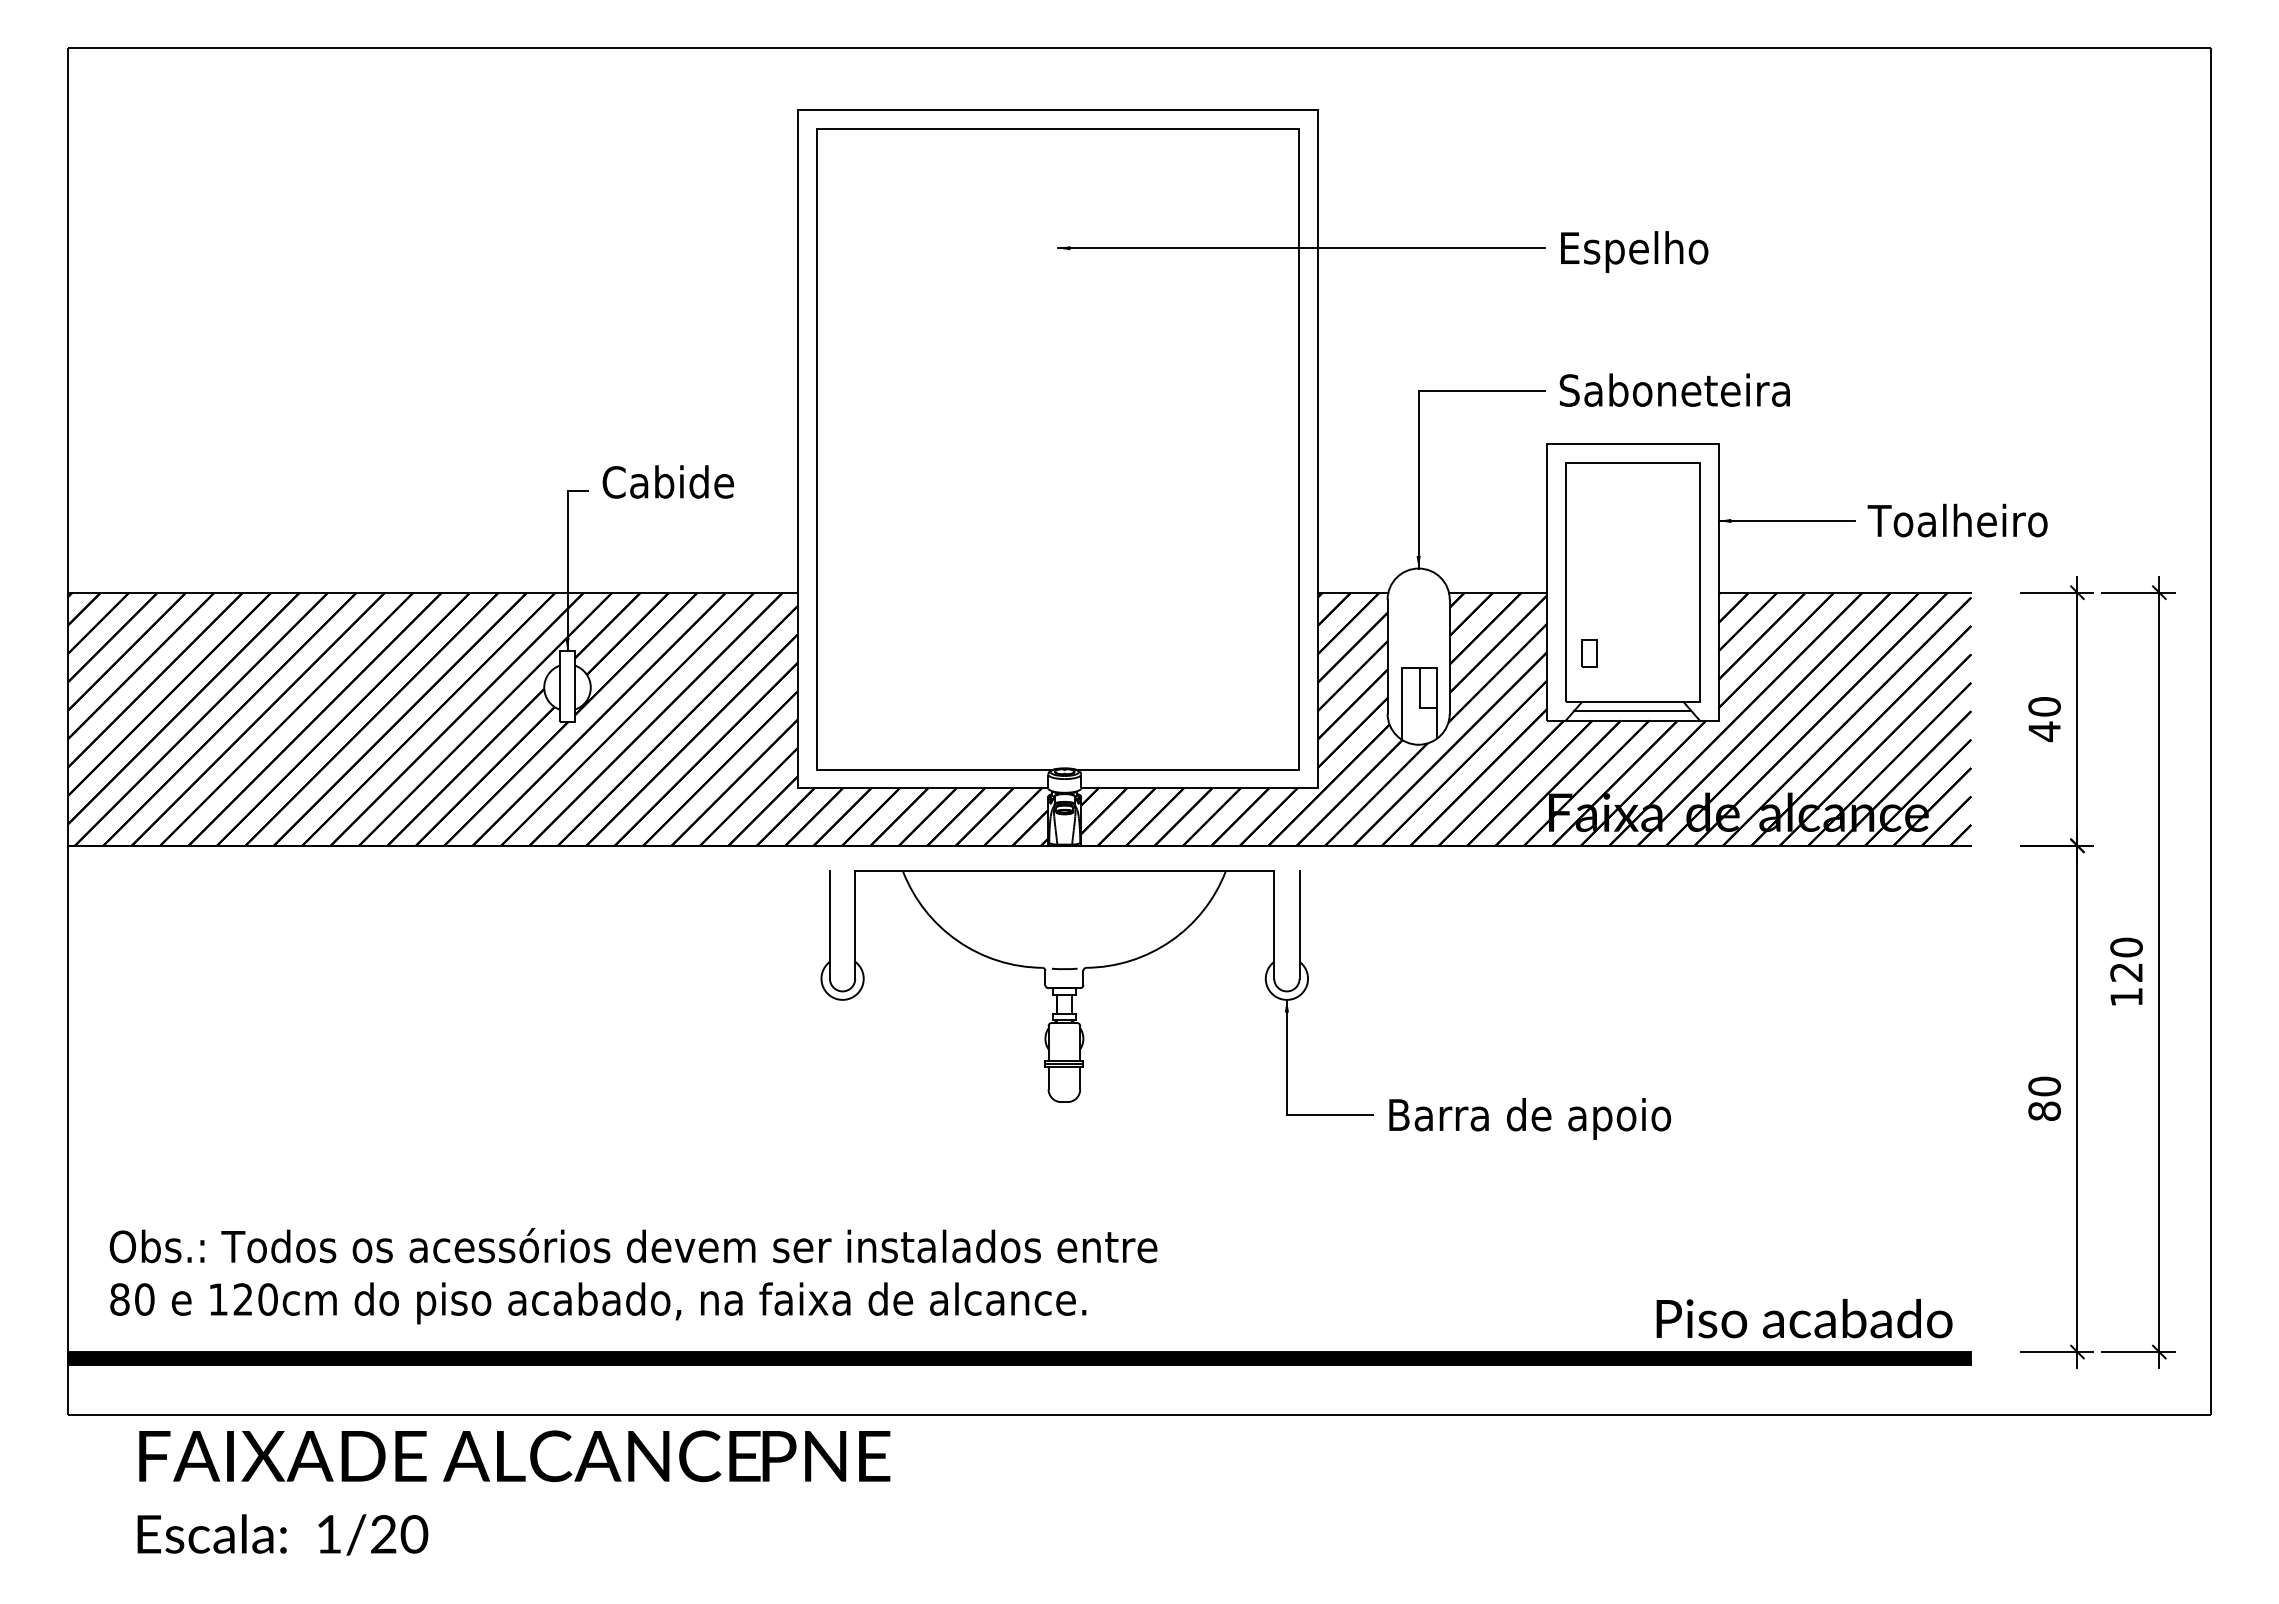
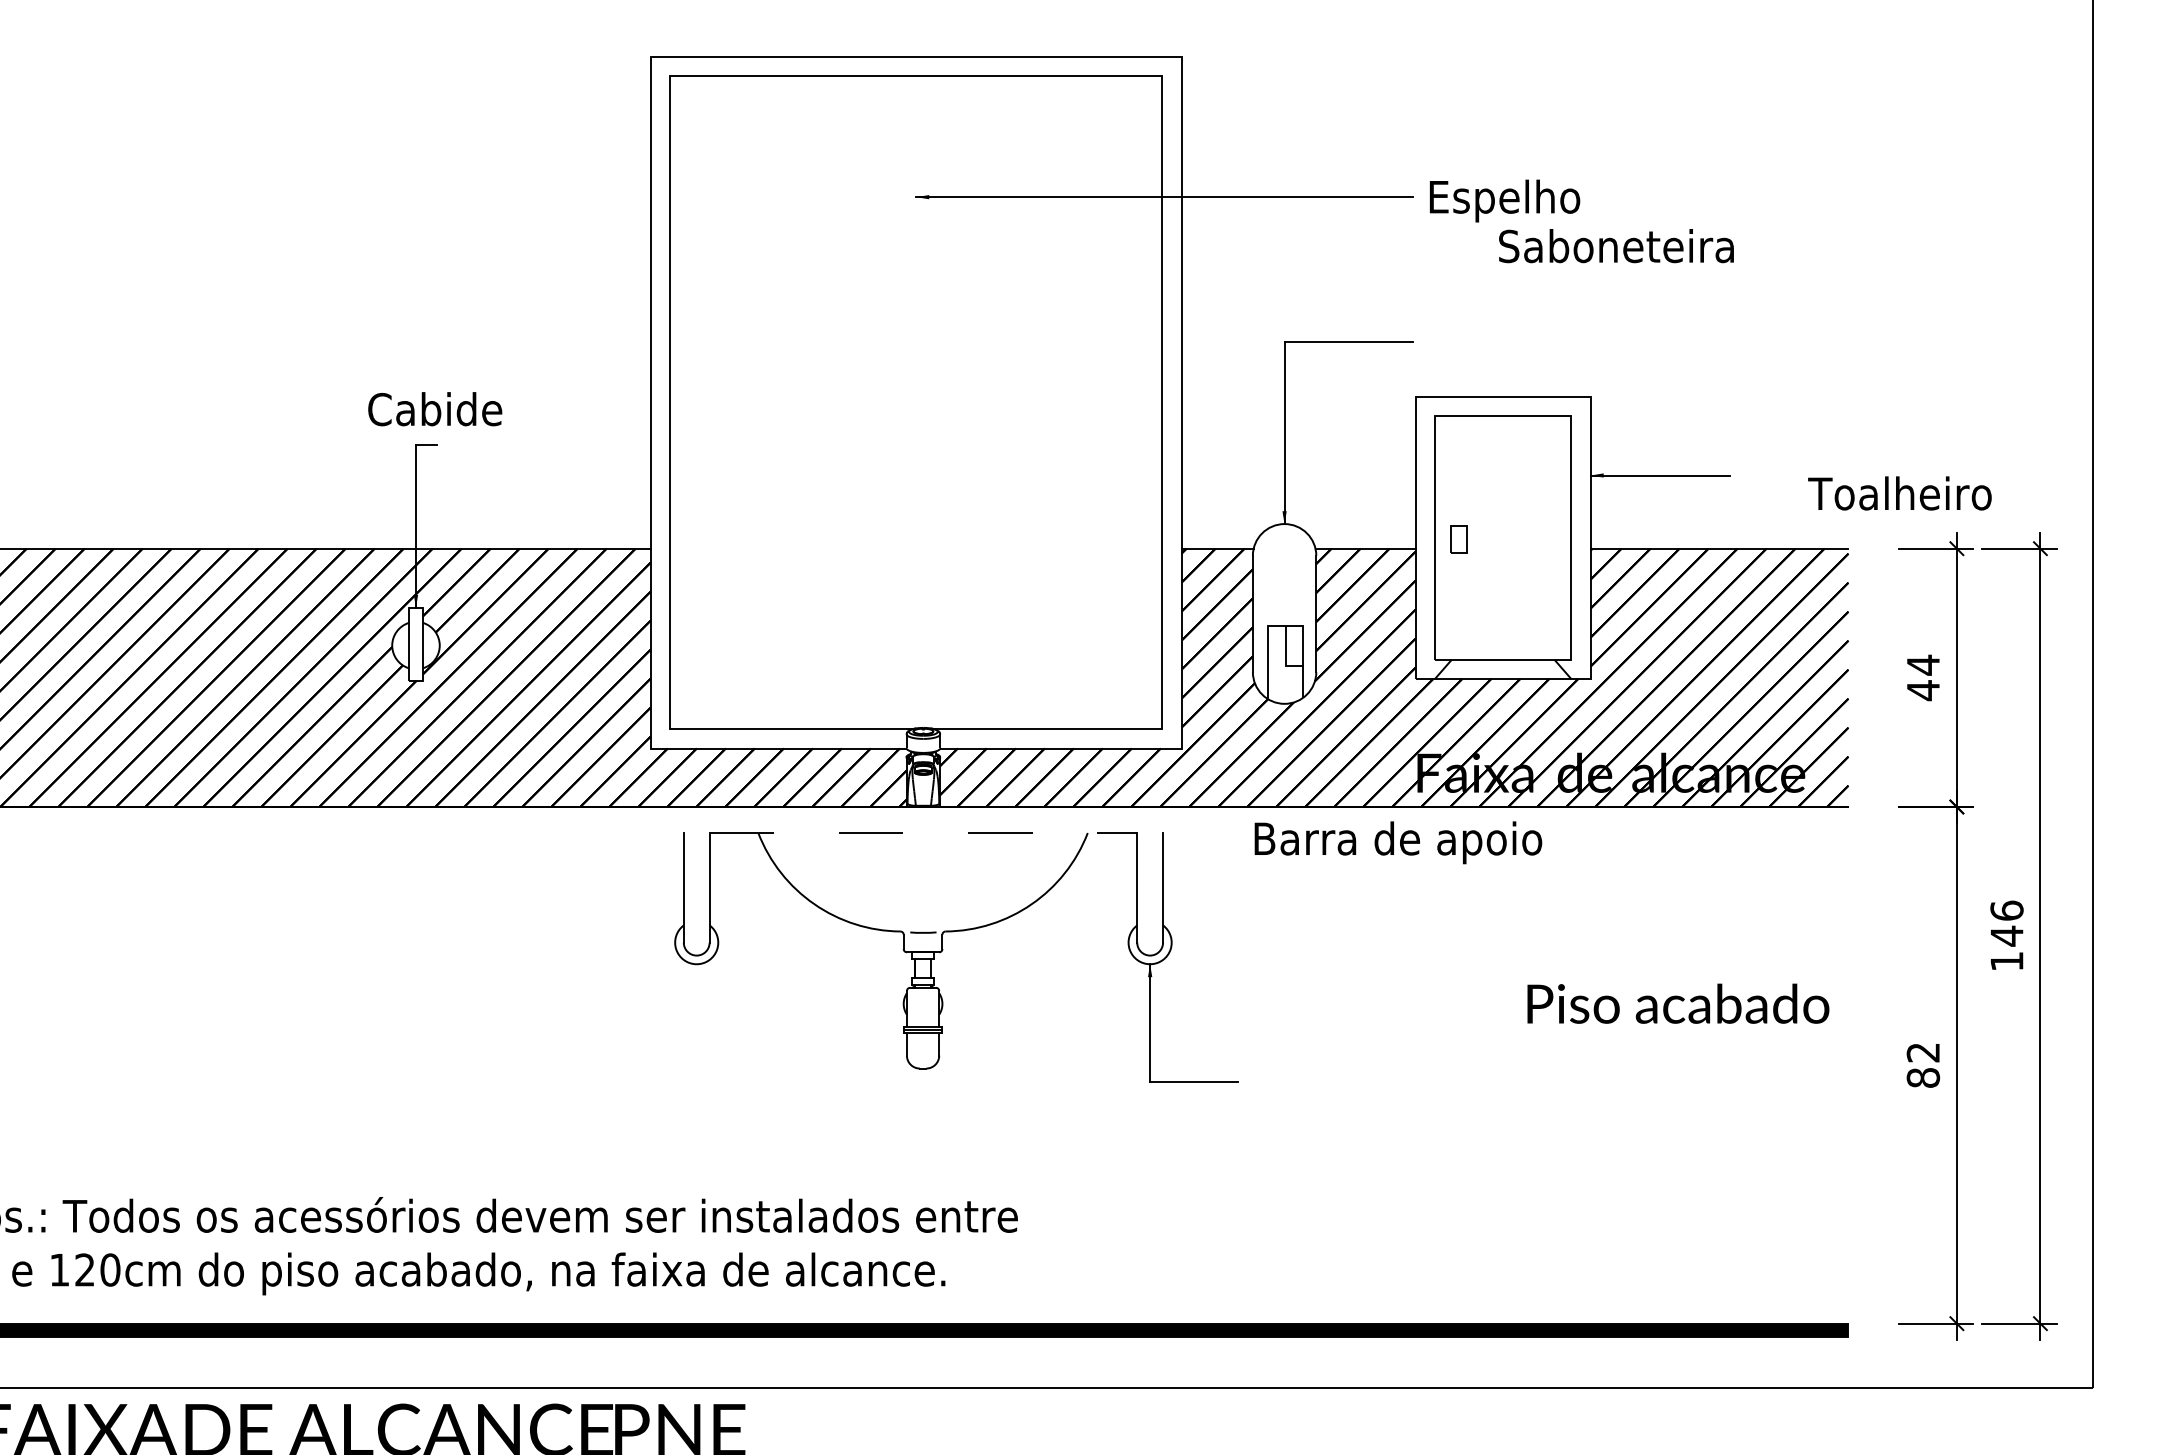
text: (1674, 389) -> (1616, 245), moved
text: (667, 481) -> (434, 408), moved
text: (1957, 520) -> (1899, 493), moved
part: (1589, 653) -> (1458, 539), moved
text: (2044, 706) -> (1923, 664), 40 -> 44
line: (1632, 711) -> (1502, 669), removed
line: (1065, 871) -> (924, 833), solid -> dashed
text: (2126, 959) -> (2006, 923), 120 -> 146
text: (2044, 1086) -> (1923, 1052), 80 -> 82
text: (1530, 1118) -> (1398, 842), moved
text: (1804, 1318) -> (1678, 1003), moved

